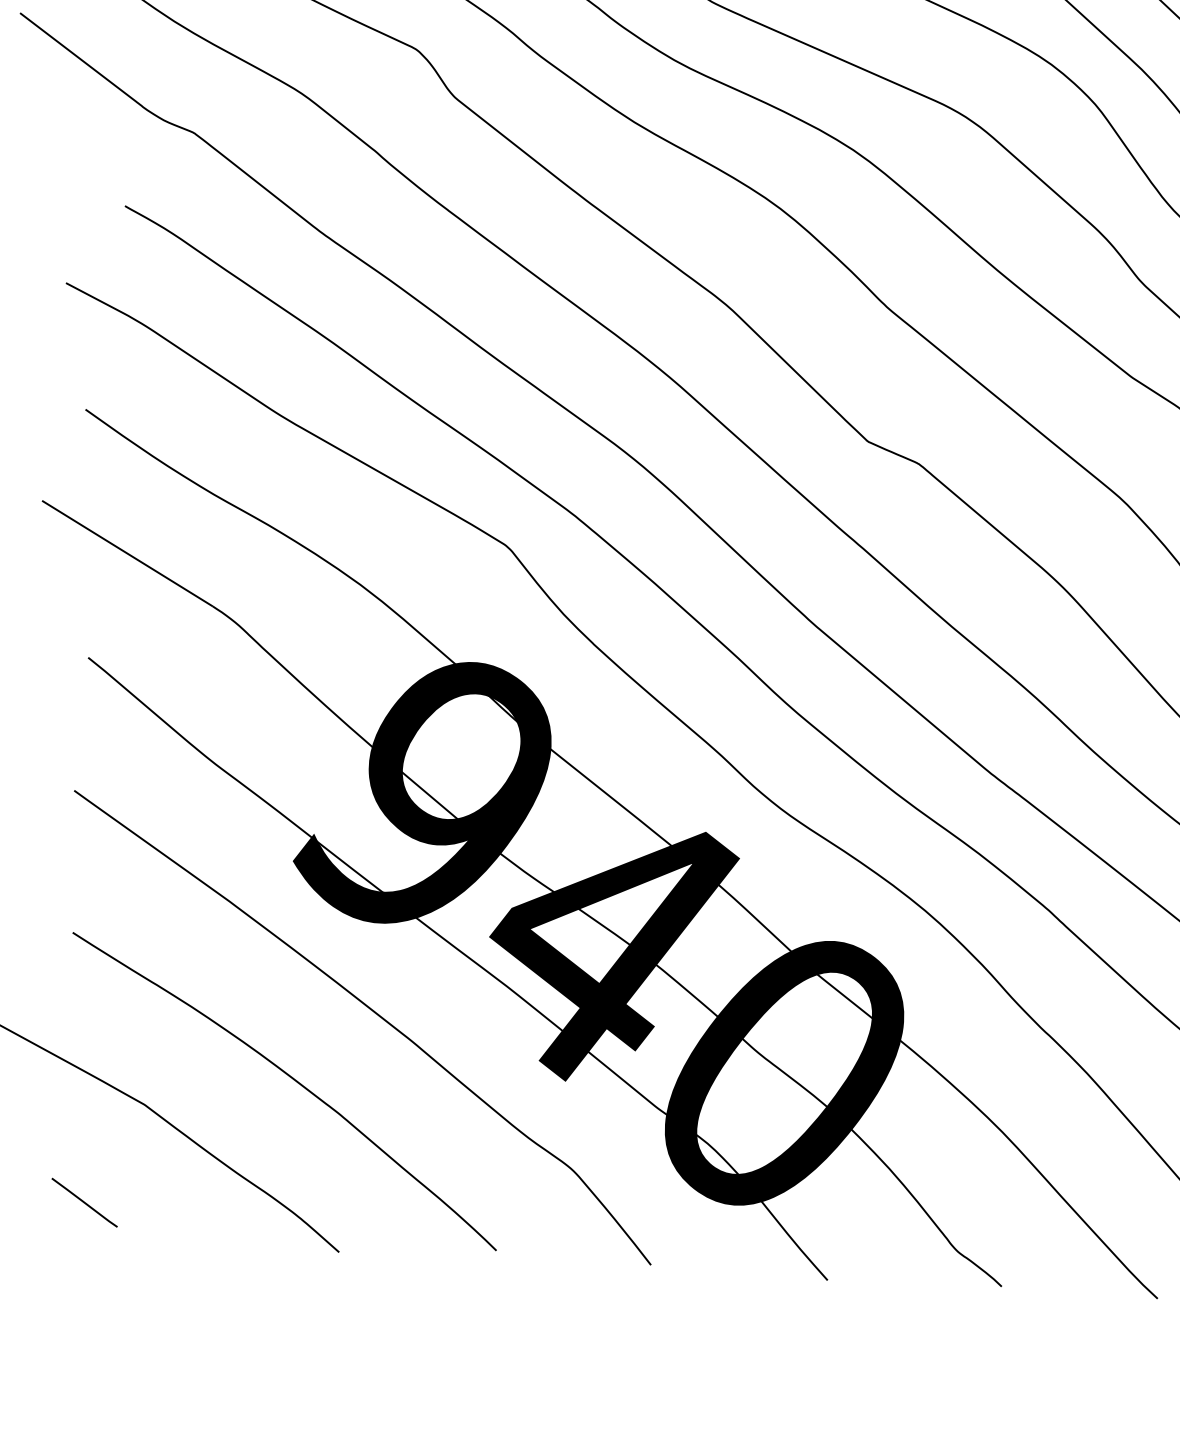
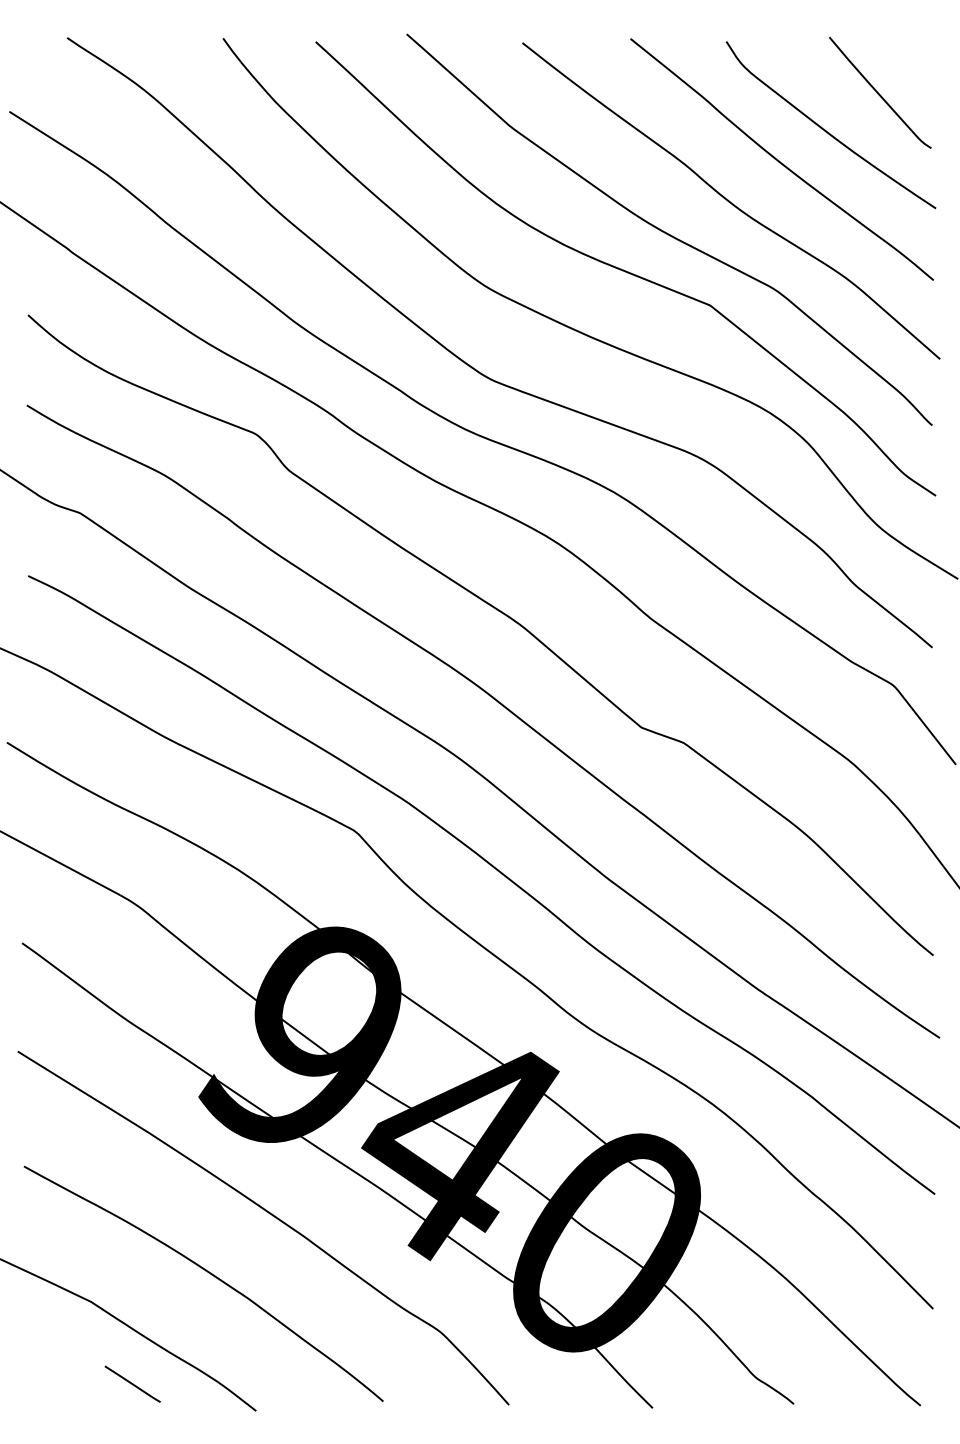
line: (84, 1201) -> (132, 1383), moved

